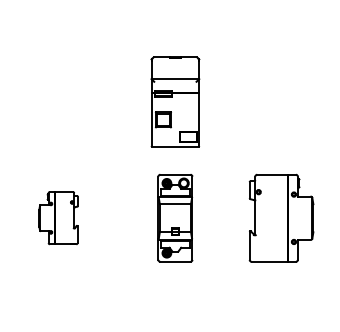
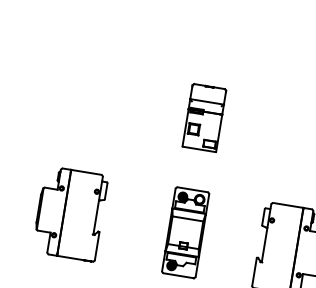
part: (175, 101) -> (204, 117), size x0.71
part: (58, 217) -> (70, 213), size x1.67

